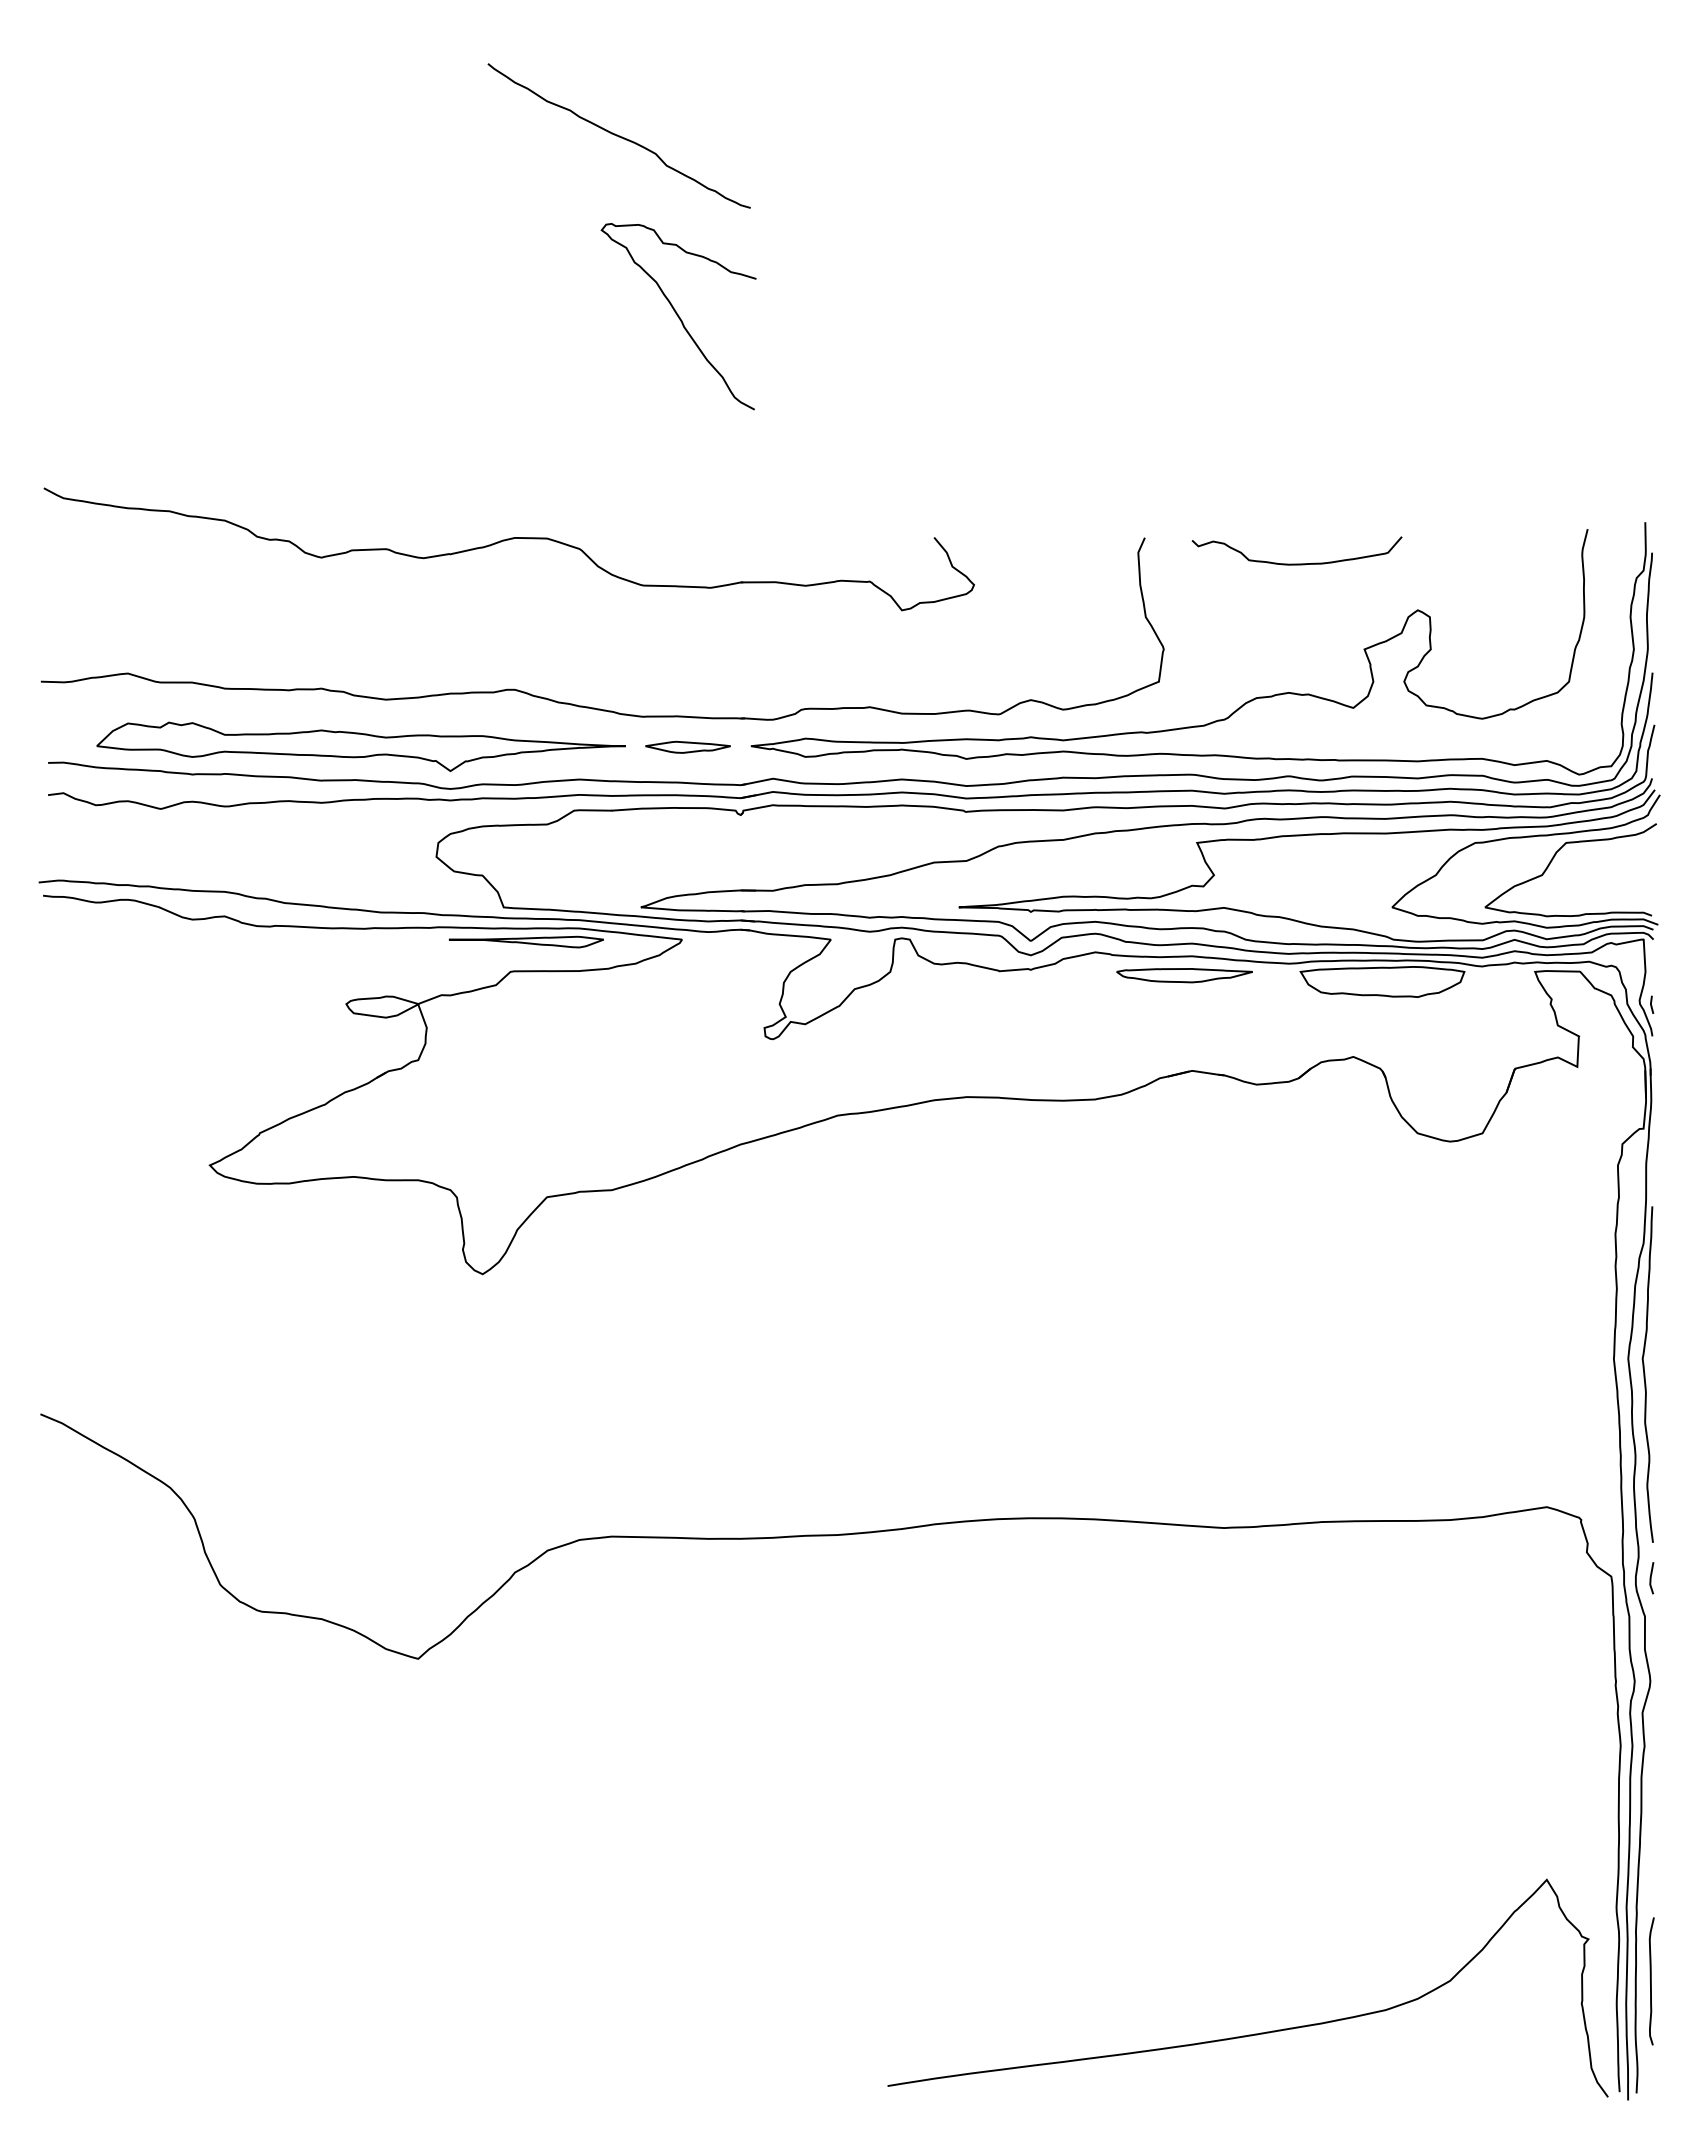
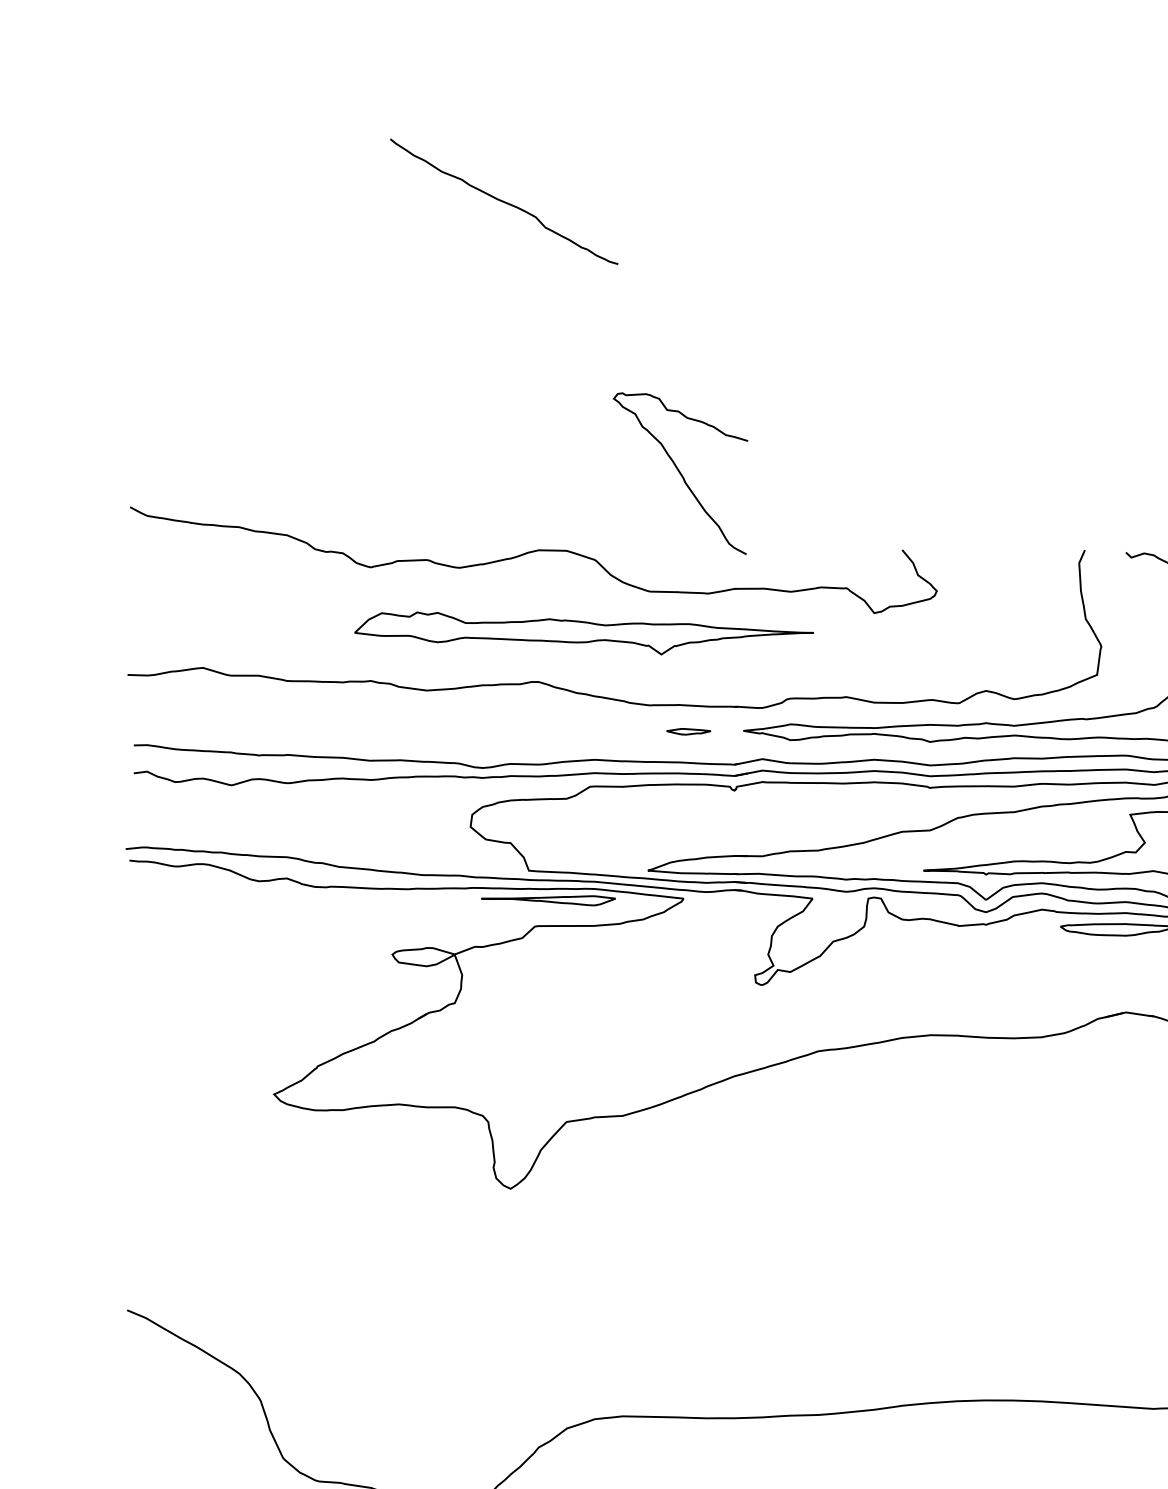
curve: (618, 135) -> (503, 201), moved
curve: (678, 316) -> (680, 473), moved
part: (360, 746) -> (583, 633), moved
part: (687, 746) -> (688, 731), size x0.6

